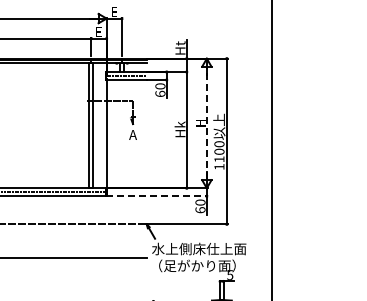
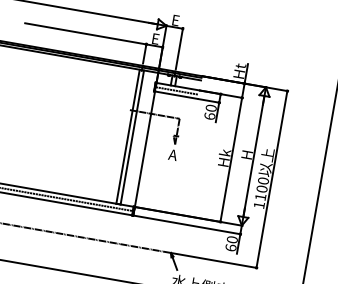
line: (206, 122) -> (253, 155), dashed -> solid
line: (156, 196) -> (186, 225), dashed -> solid

